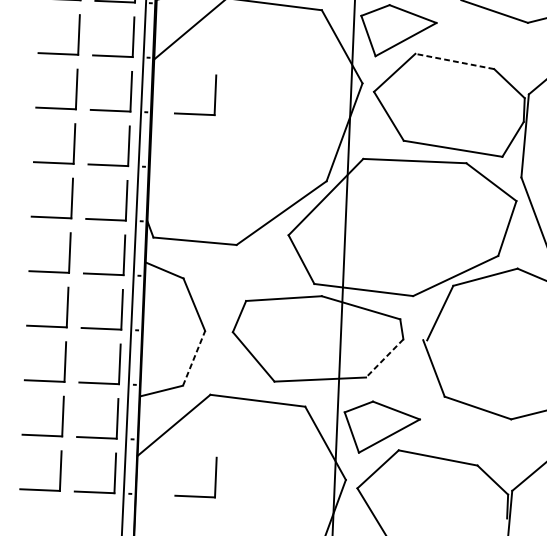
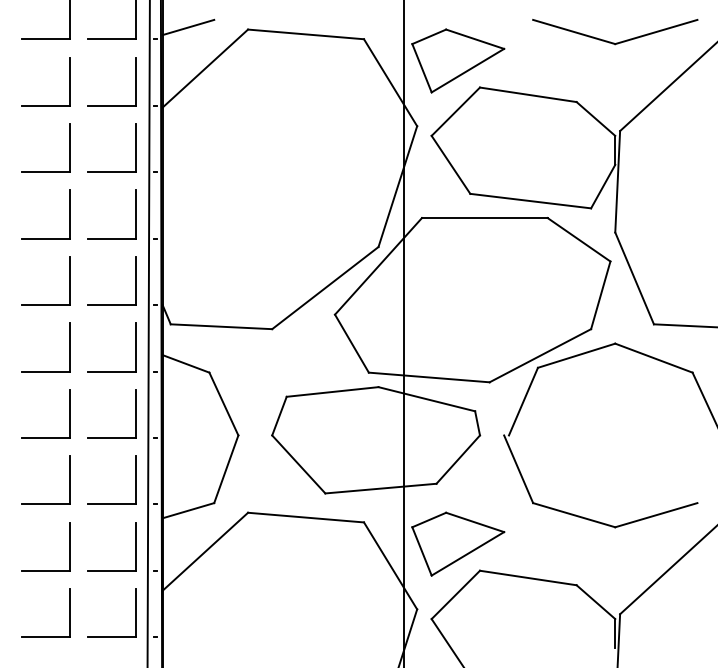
line: (454, 61) -> (528, 94), dashed -> solid
part: (215, 94) -> (238, 147), removed
line: (194, 358) -> (226, 469), dashed -> solid
line: (384, 358) -> (458, 459), dashed -> solid
part: (215, 477) -> (258, 612), removed

